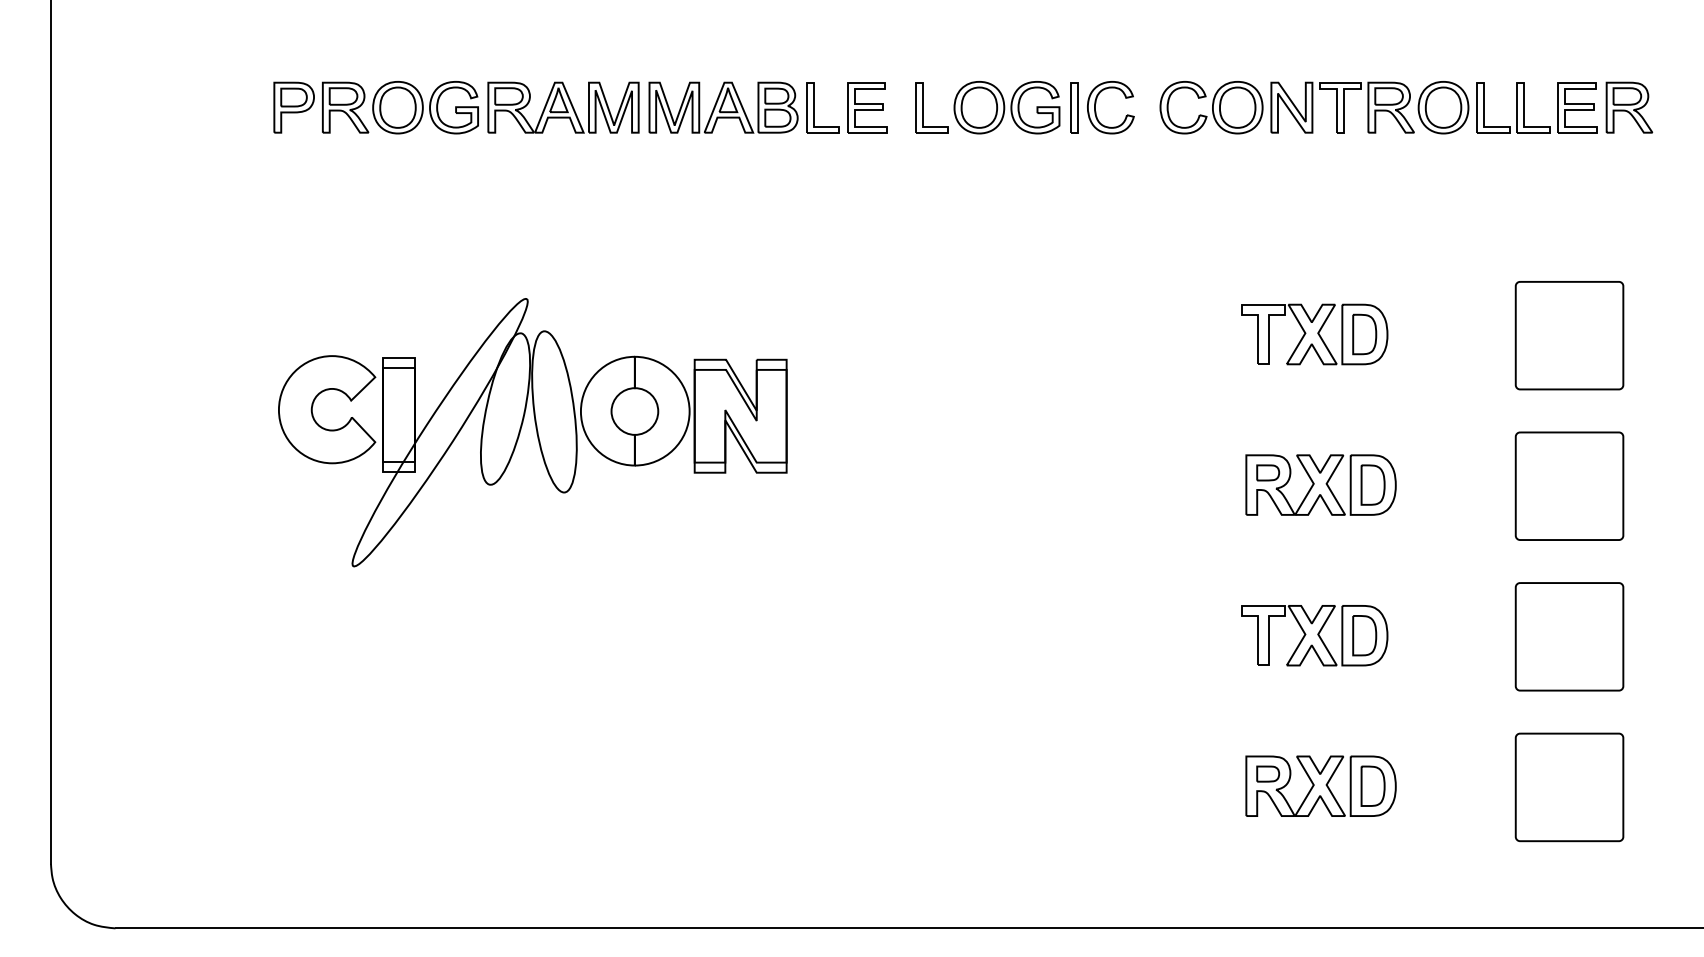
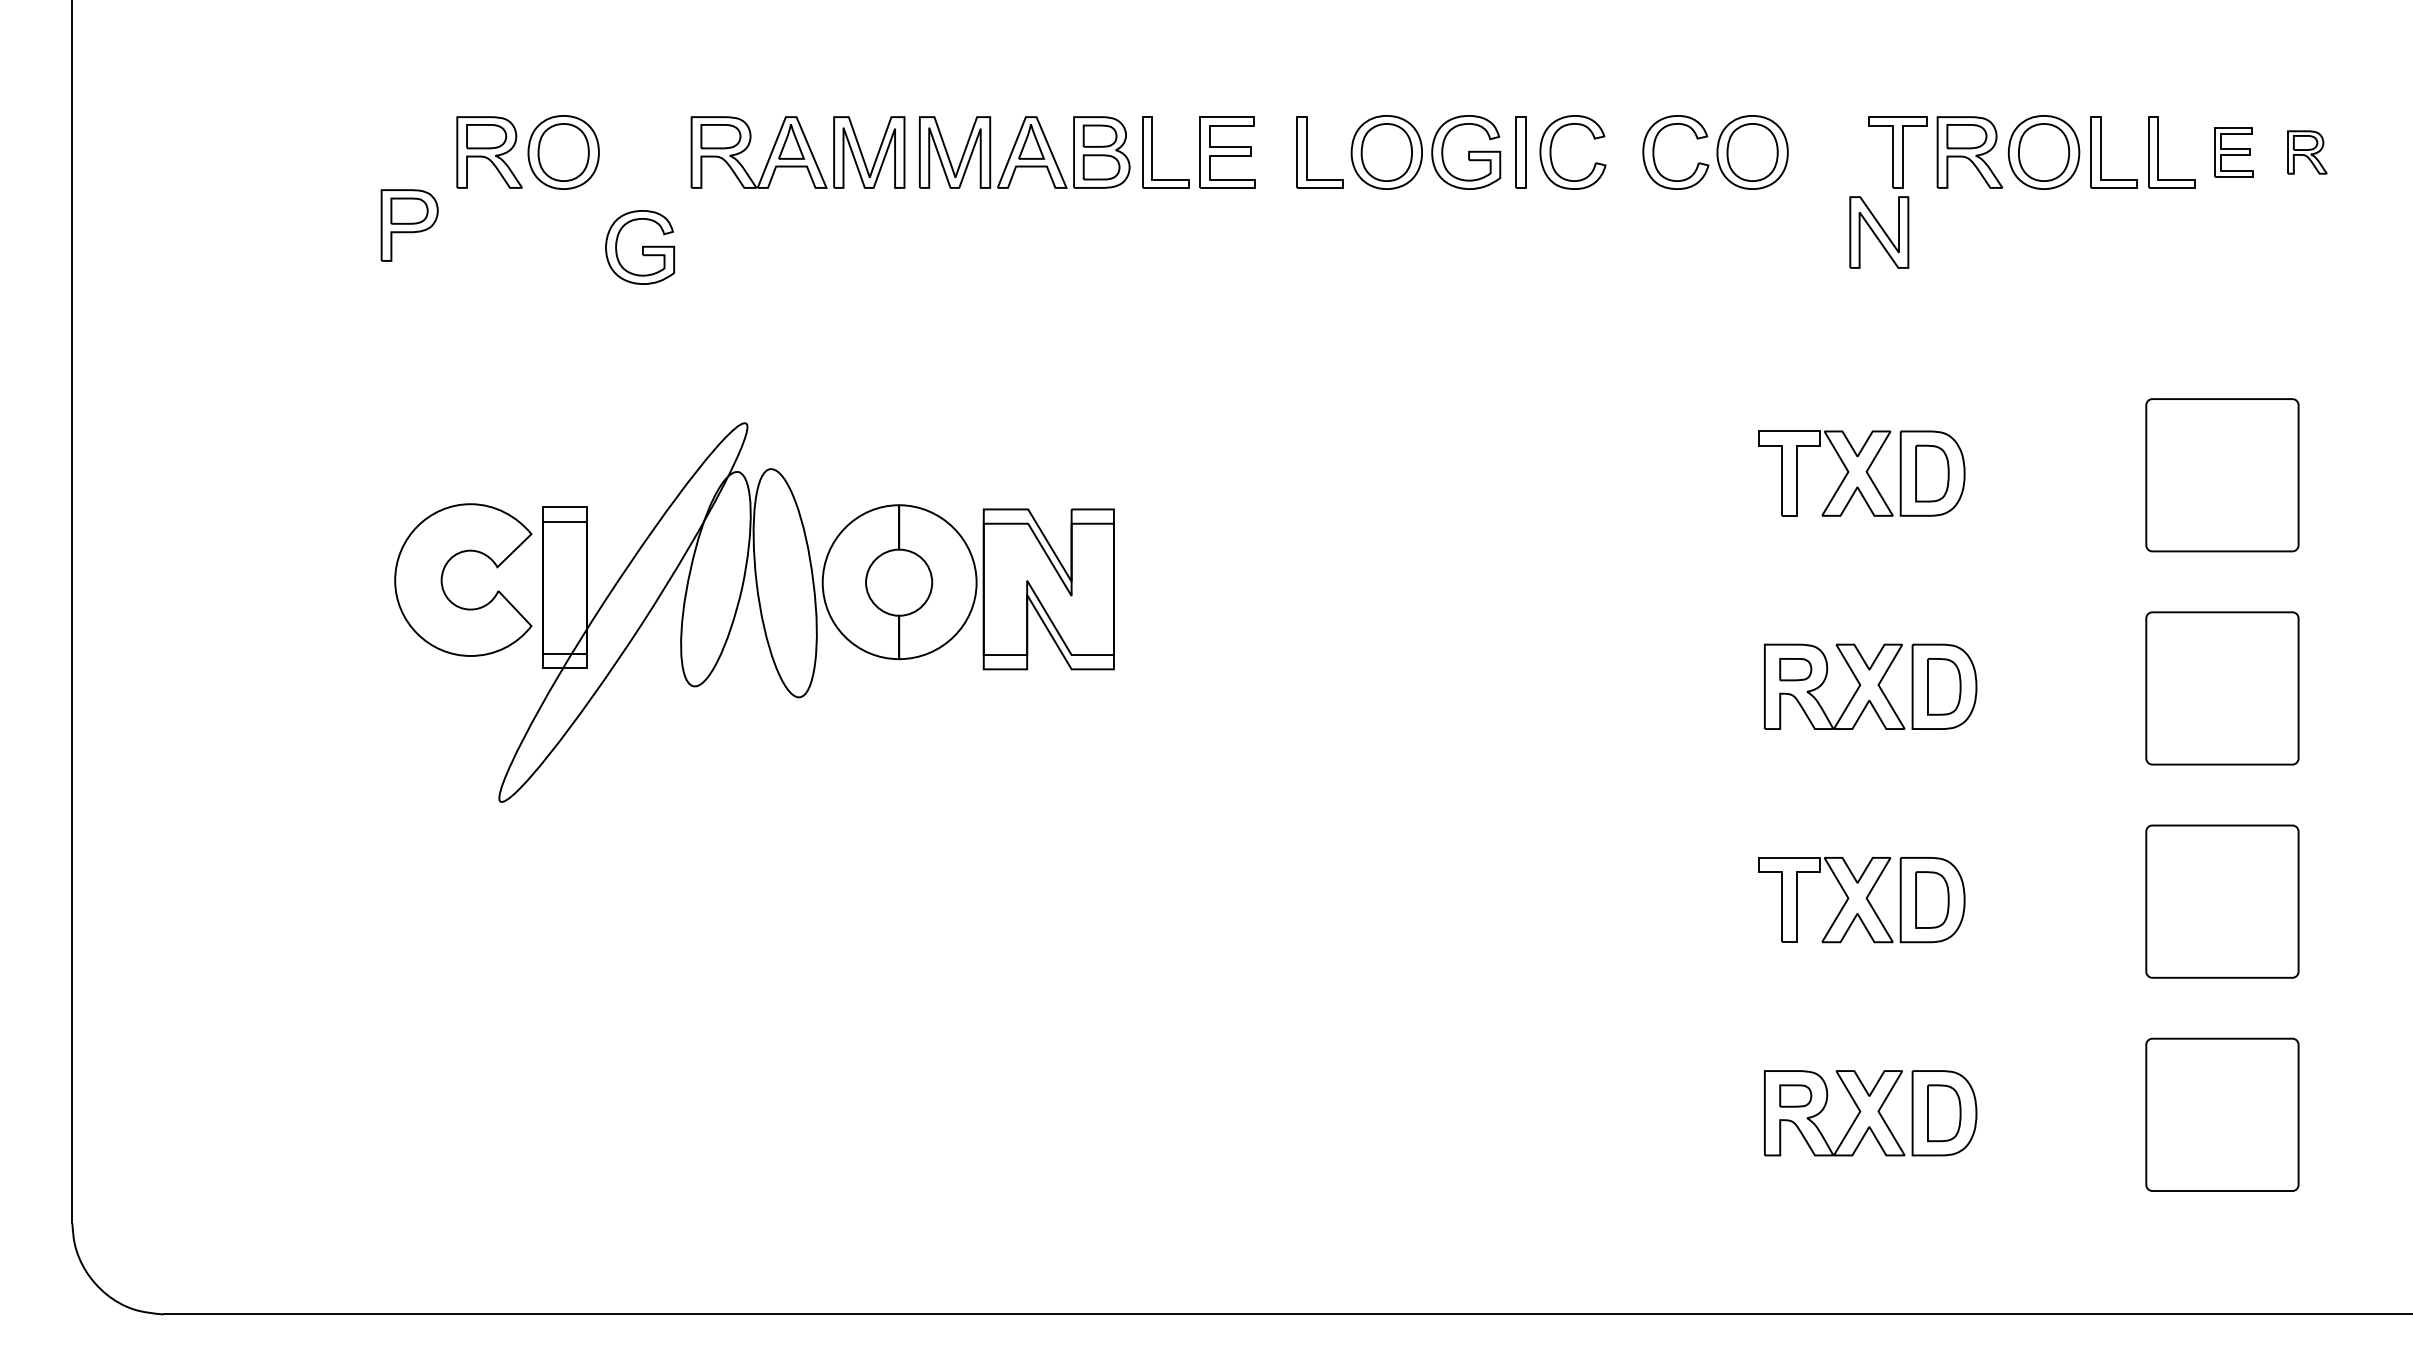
part: (294, 107) -> (409, 225), moved
part: (453, 107) -> (639, 247), moved
part: (1292, 107) -> (1879, 232), moved
part: (1577, 107) -> (2233, 152), size x0.7
part: (1629, 107) -> (2307, 152), size x0.6

